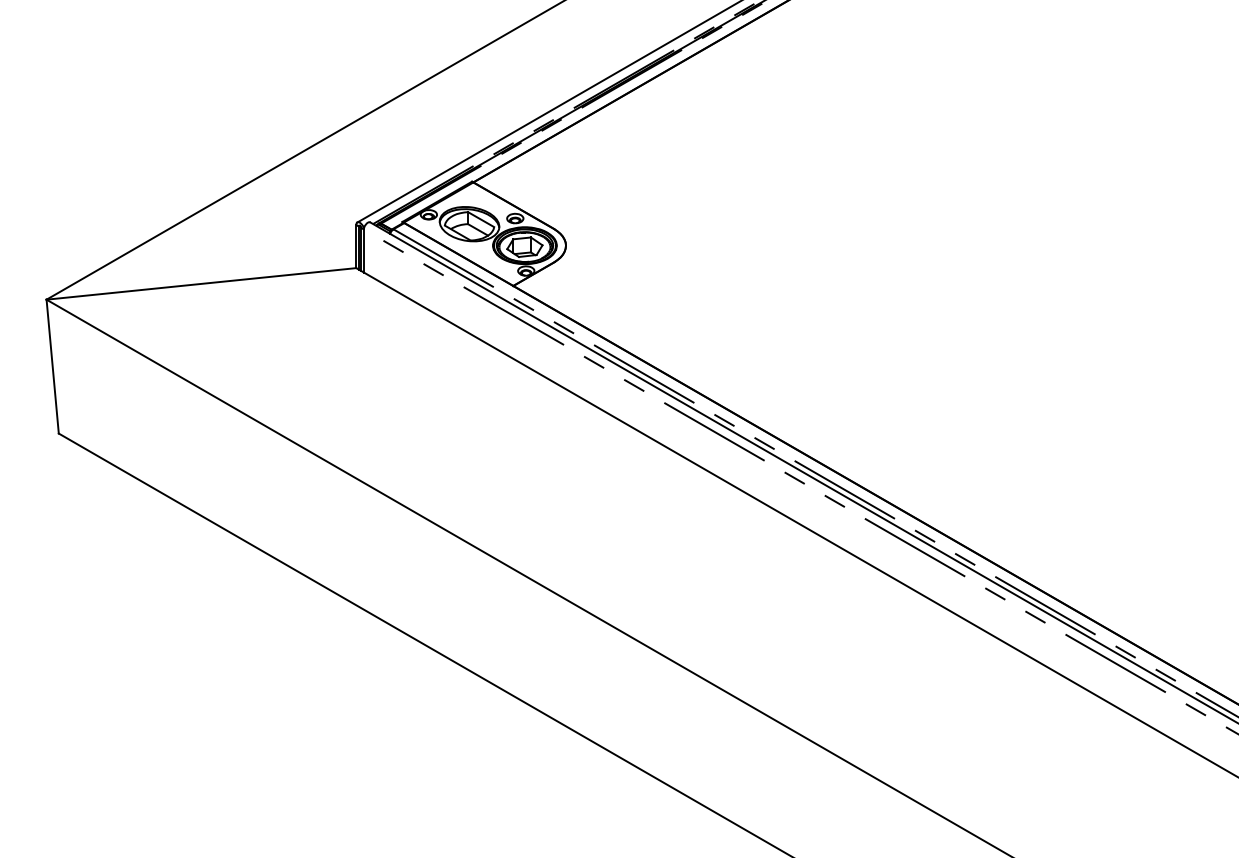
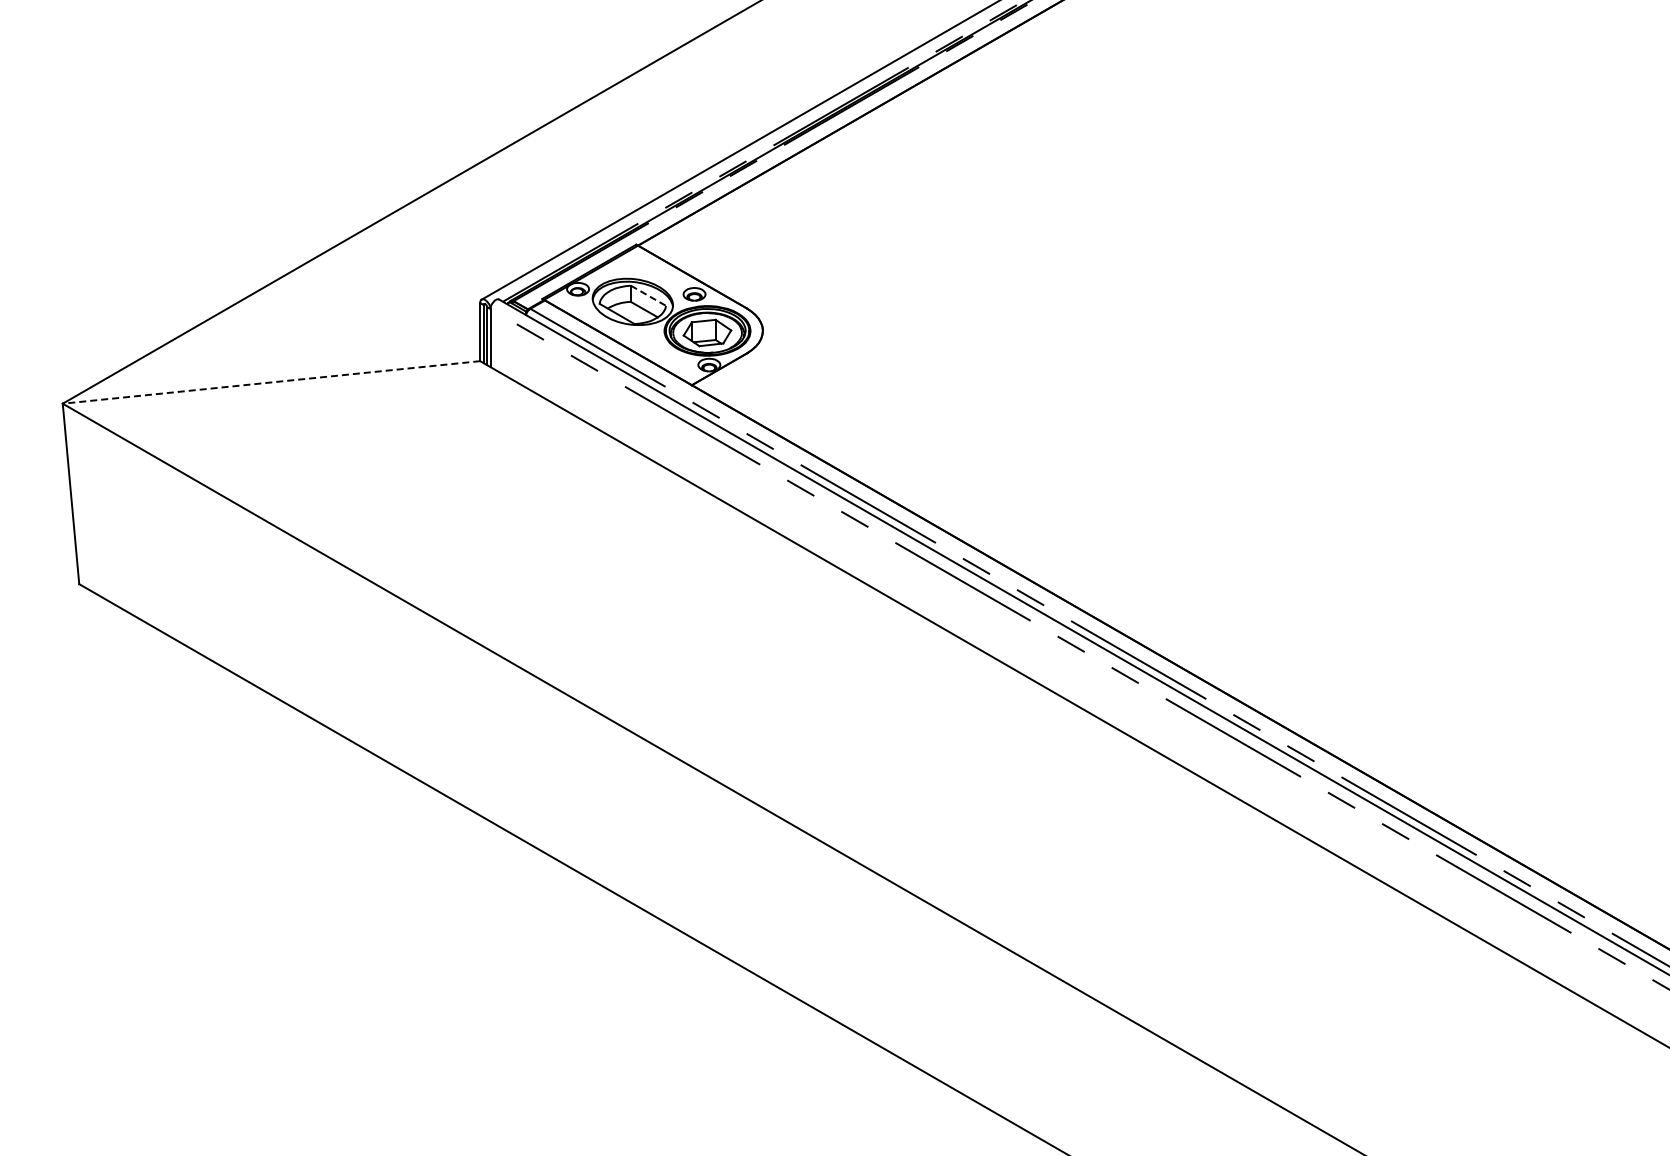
line: (481, 220) -> (648, 296), solid -> dashed
line: (201, 283) -> (271, 382), solid -> dashed

